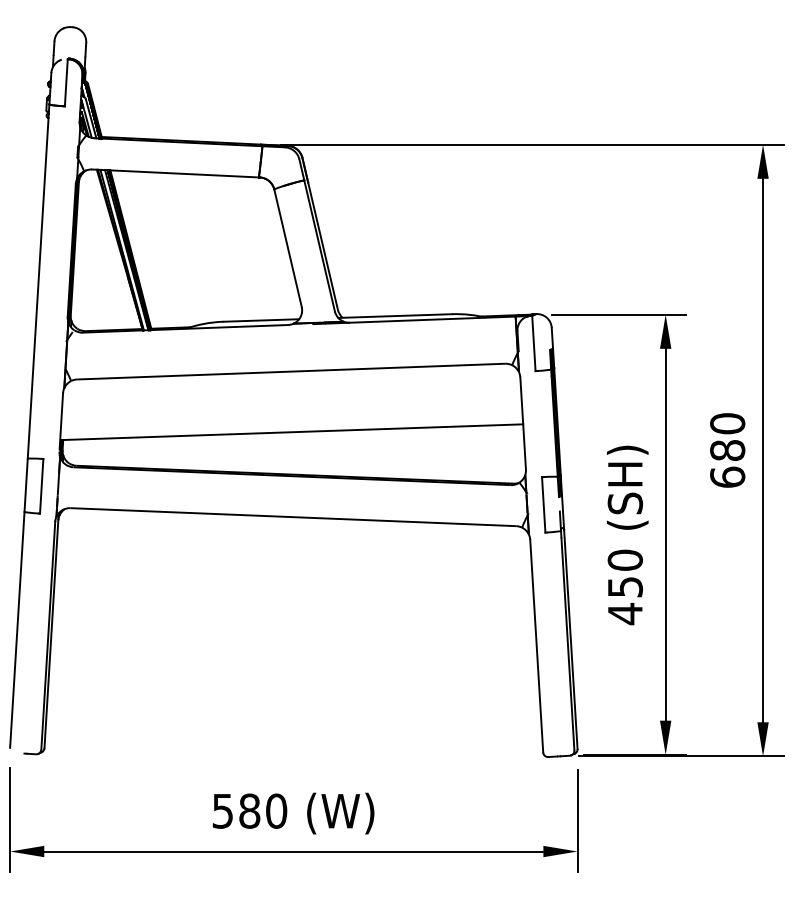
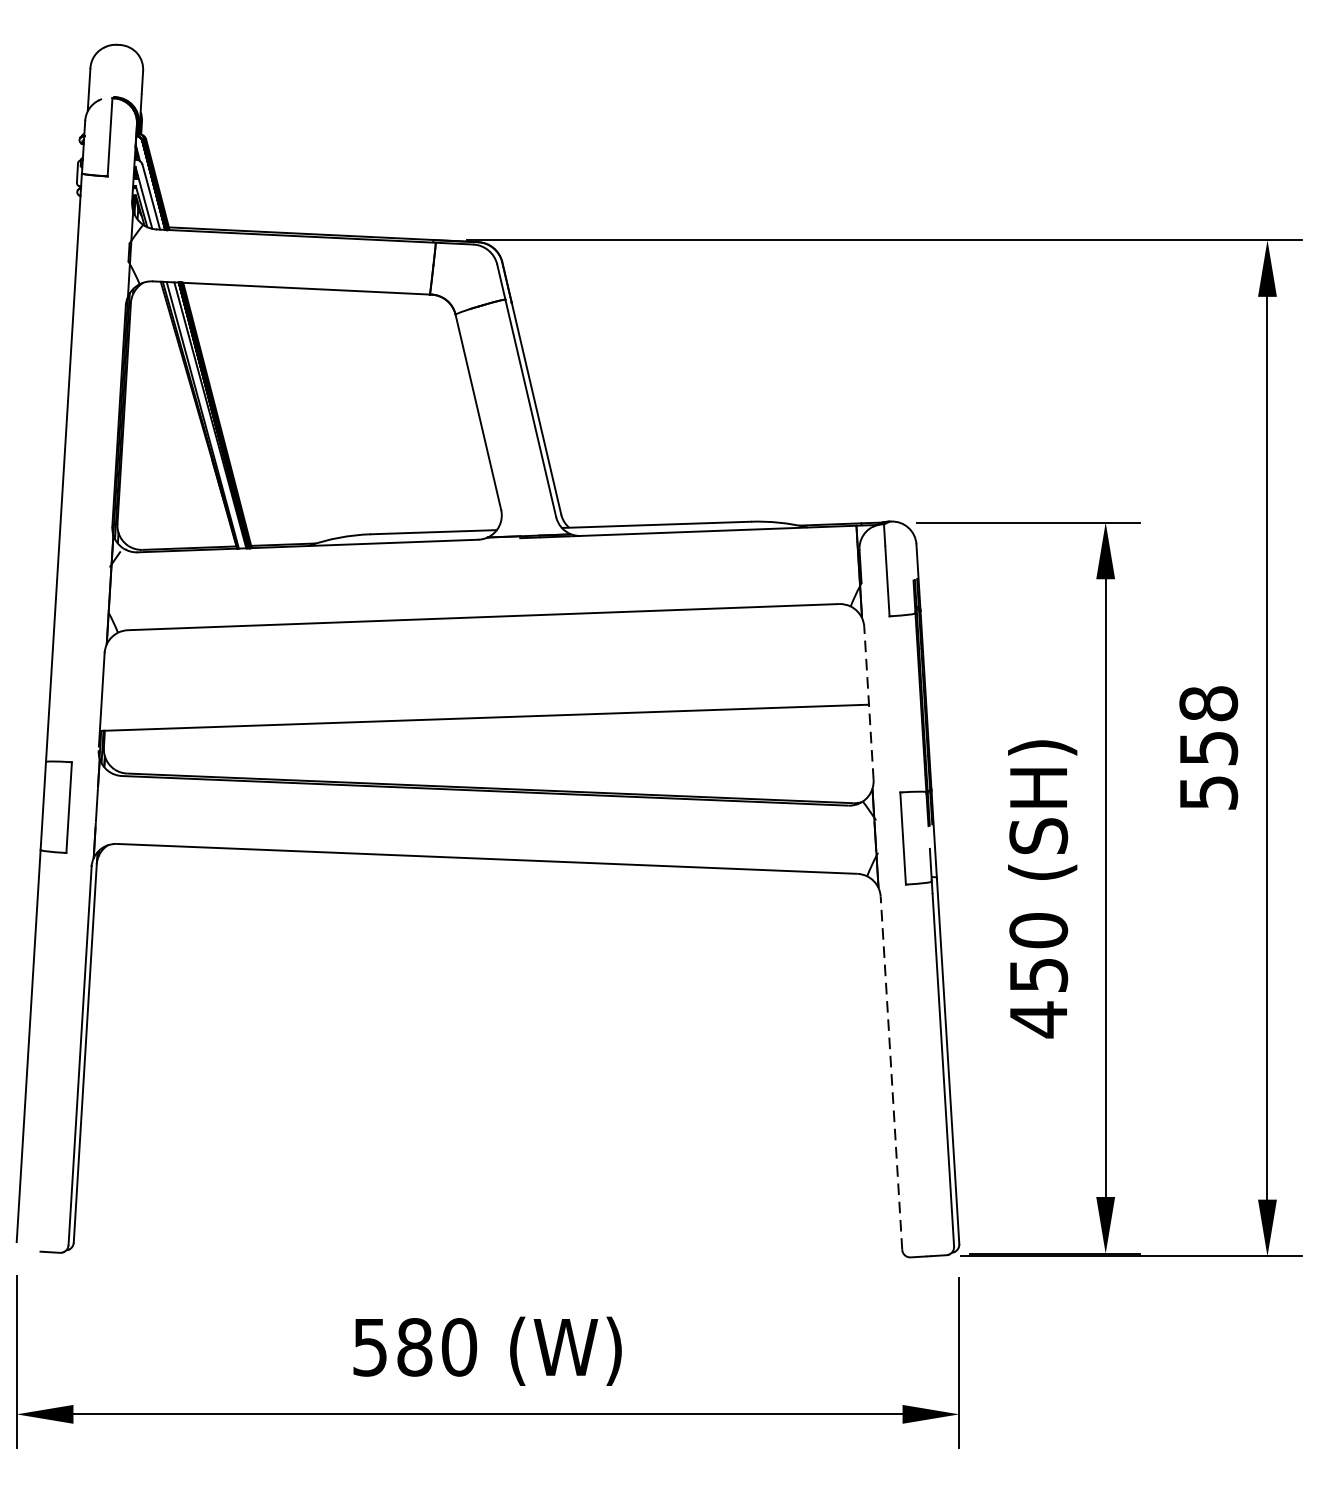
line: (523, 423) -> (869, 703), solid -> dashed
text: (727, 450) -> (1208, 748), 680 -> 558
line: (536, 645) -> (891, 1072), solid -> dashed

